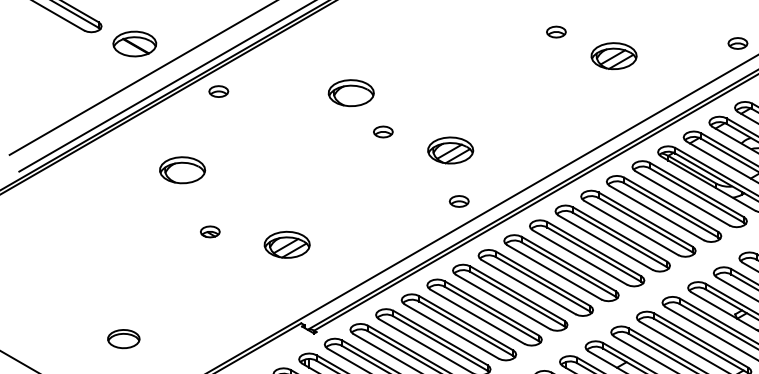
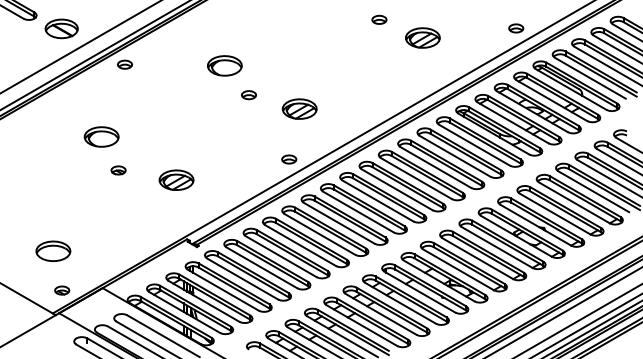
part: (182, 169) -> (101, 136), moved
part: (459, 201) -> (289, 159), moved
part: (123, 338) -> (53, 250), size x1.43

